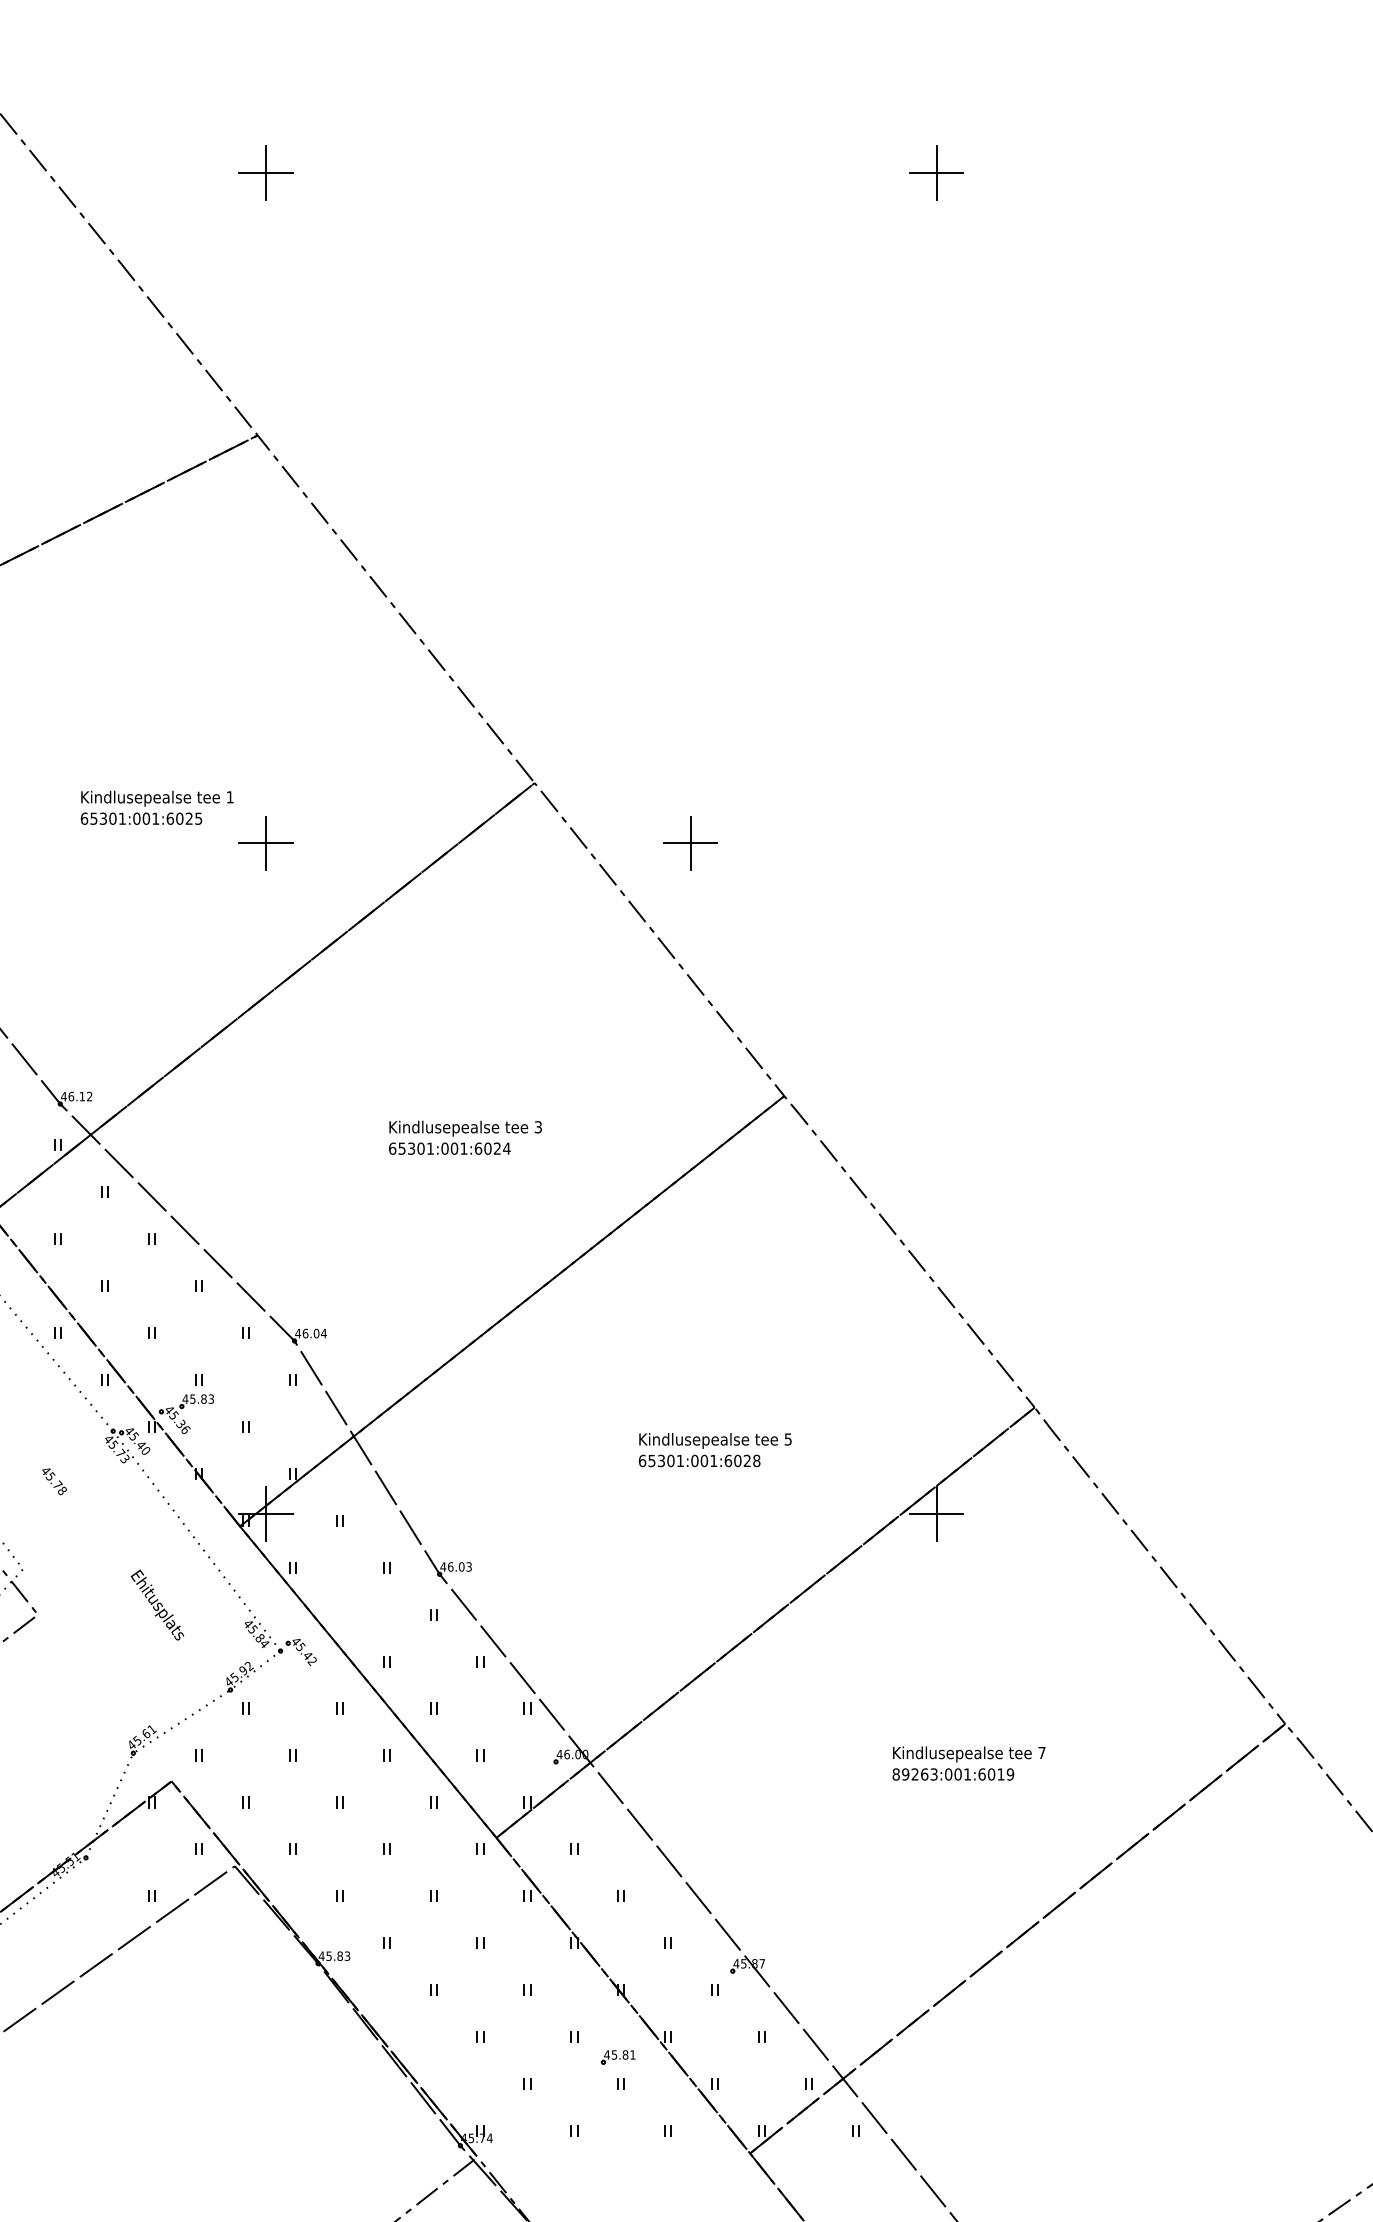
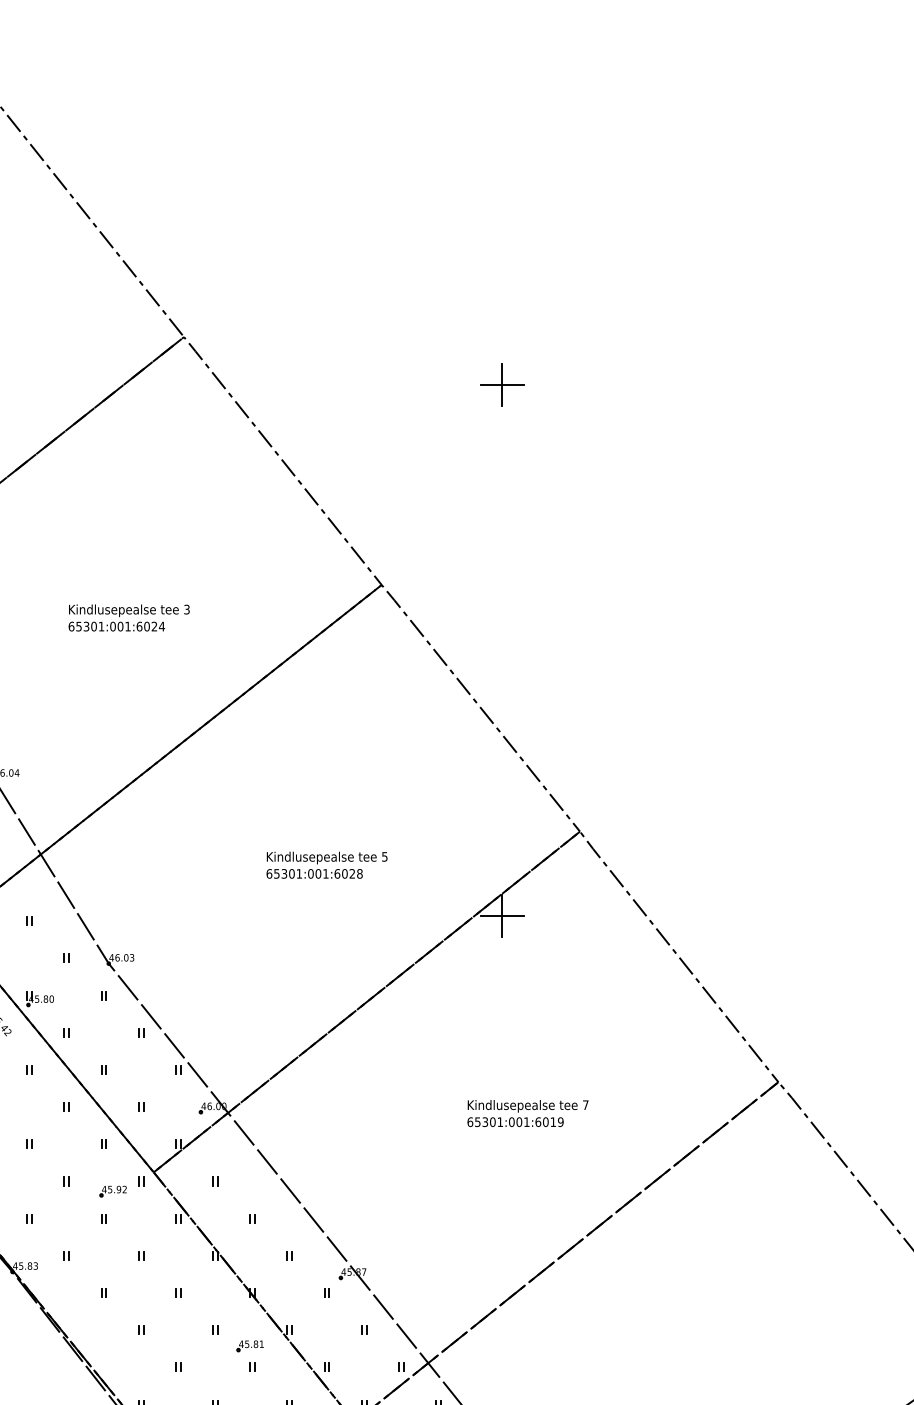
part: (690, 843) -> (502, 384), moved
part: (352, 1619) -> (39, 999), added
text: (914, 1774) -> (484, 1122), 89263:001:6019 -> 65301:001:6019
part: (445, 1861) -> (113, 1191), added

